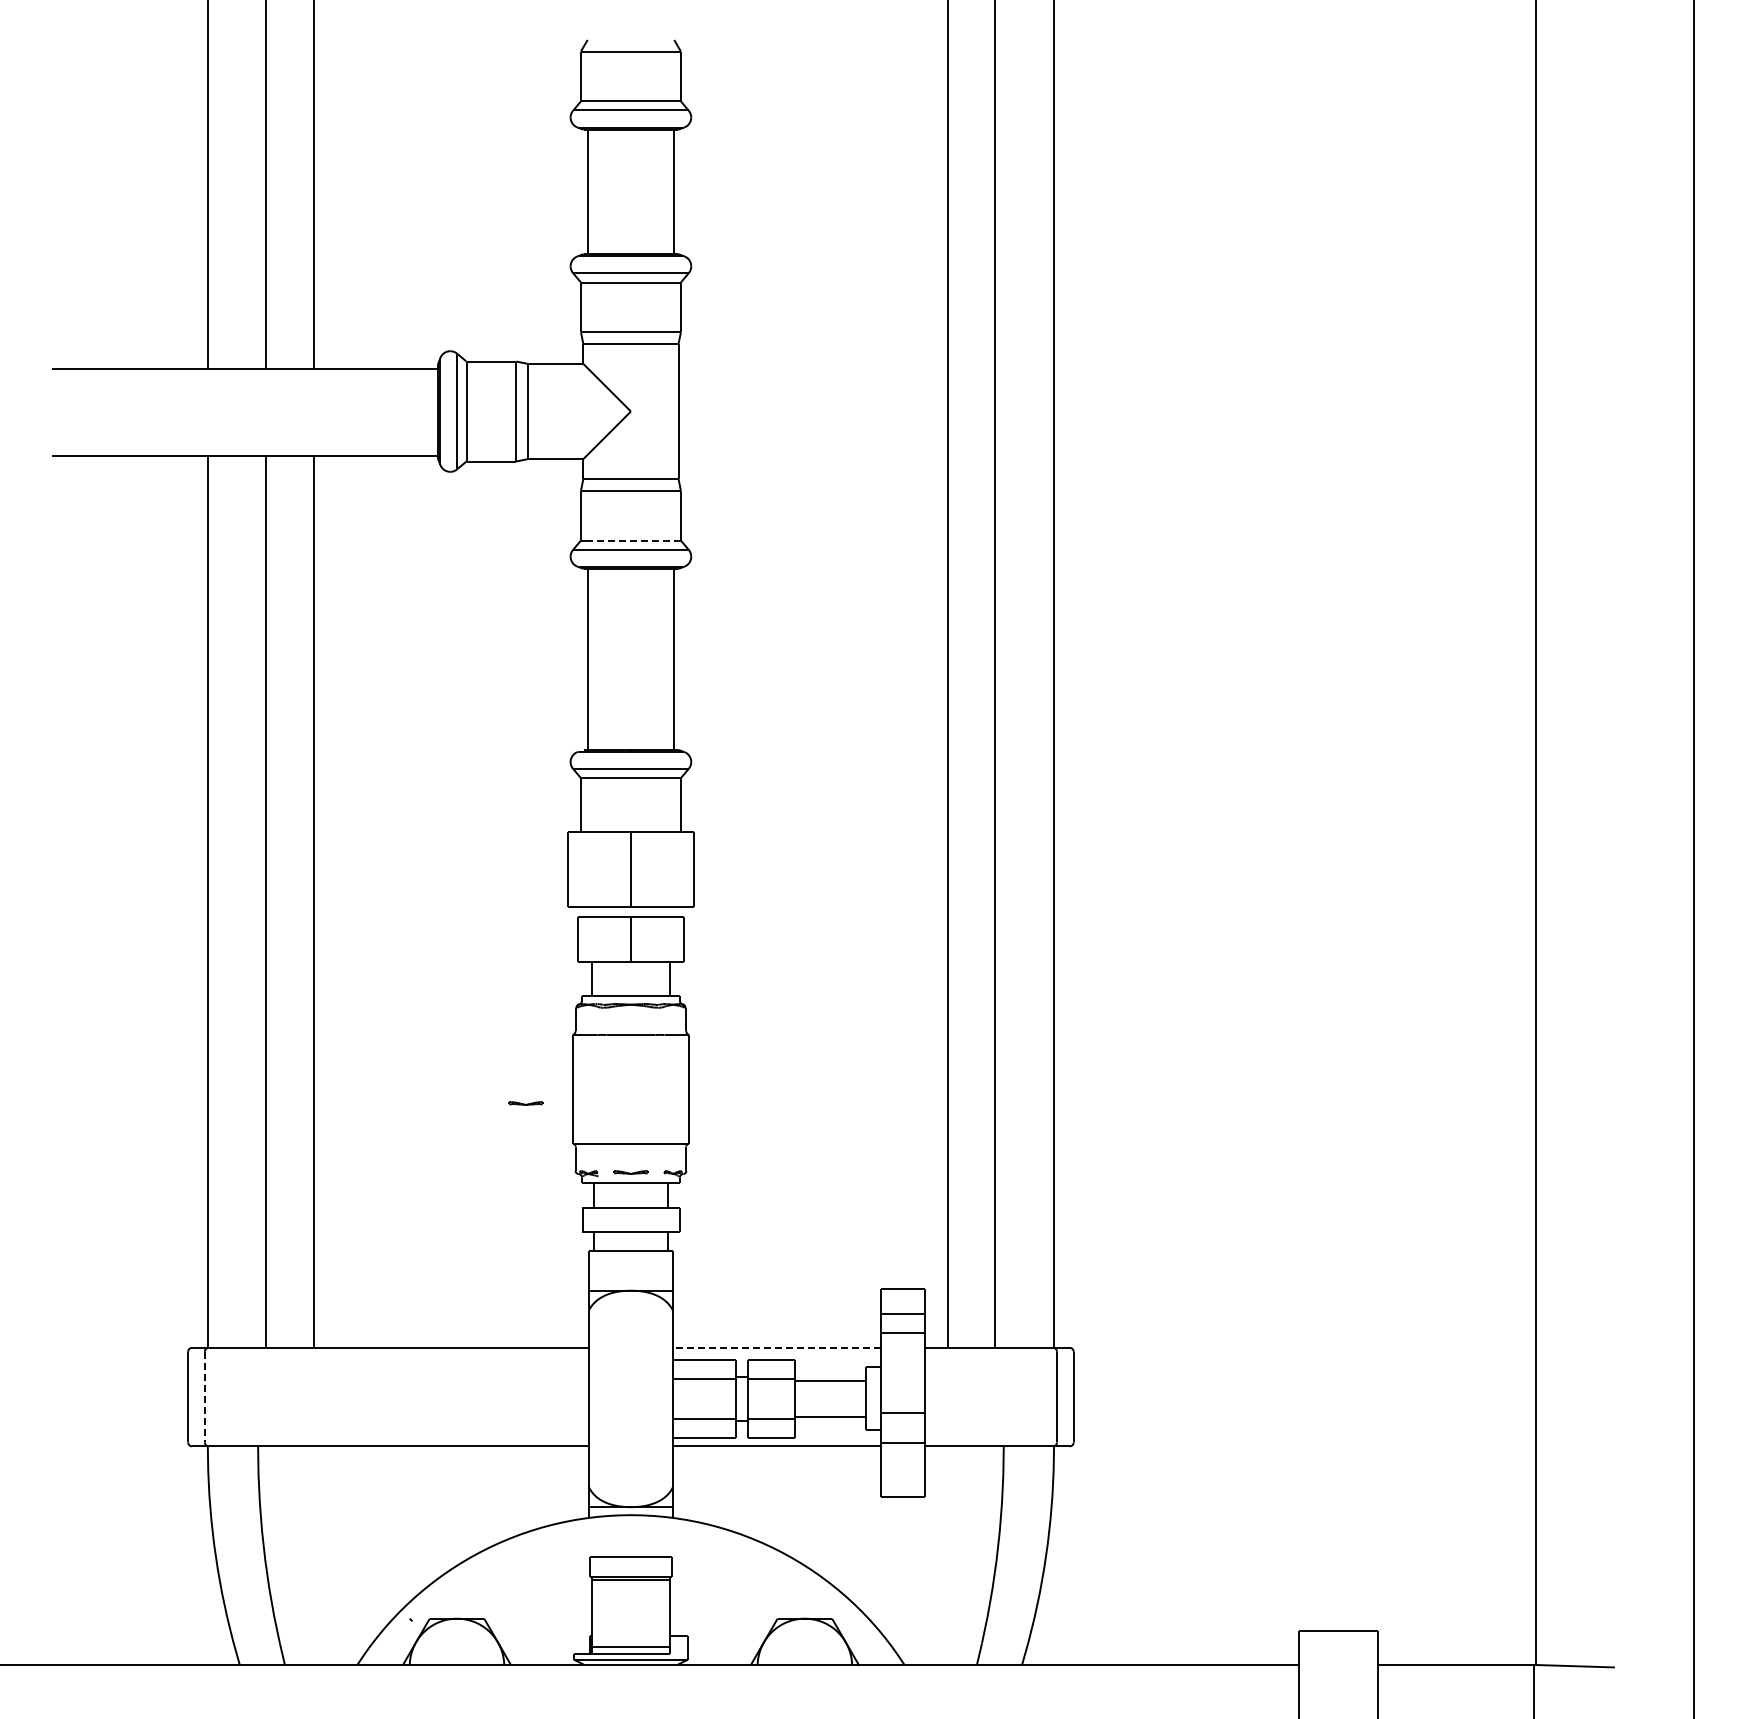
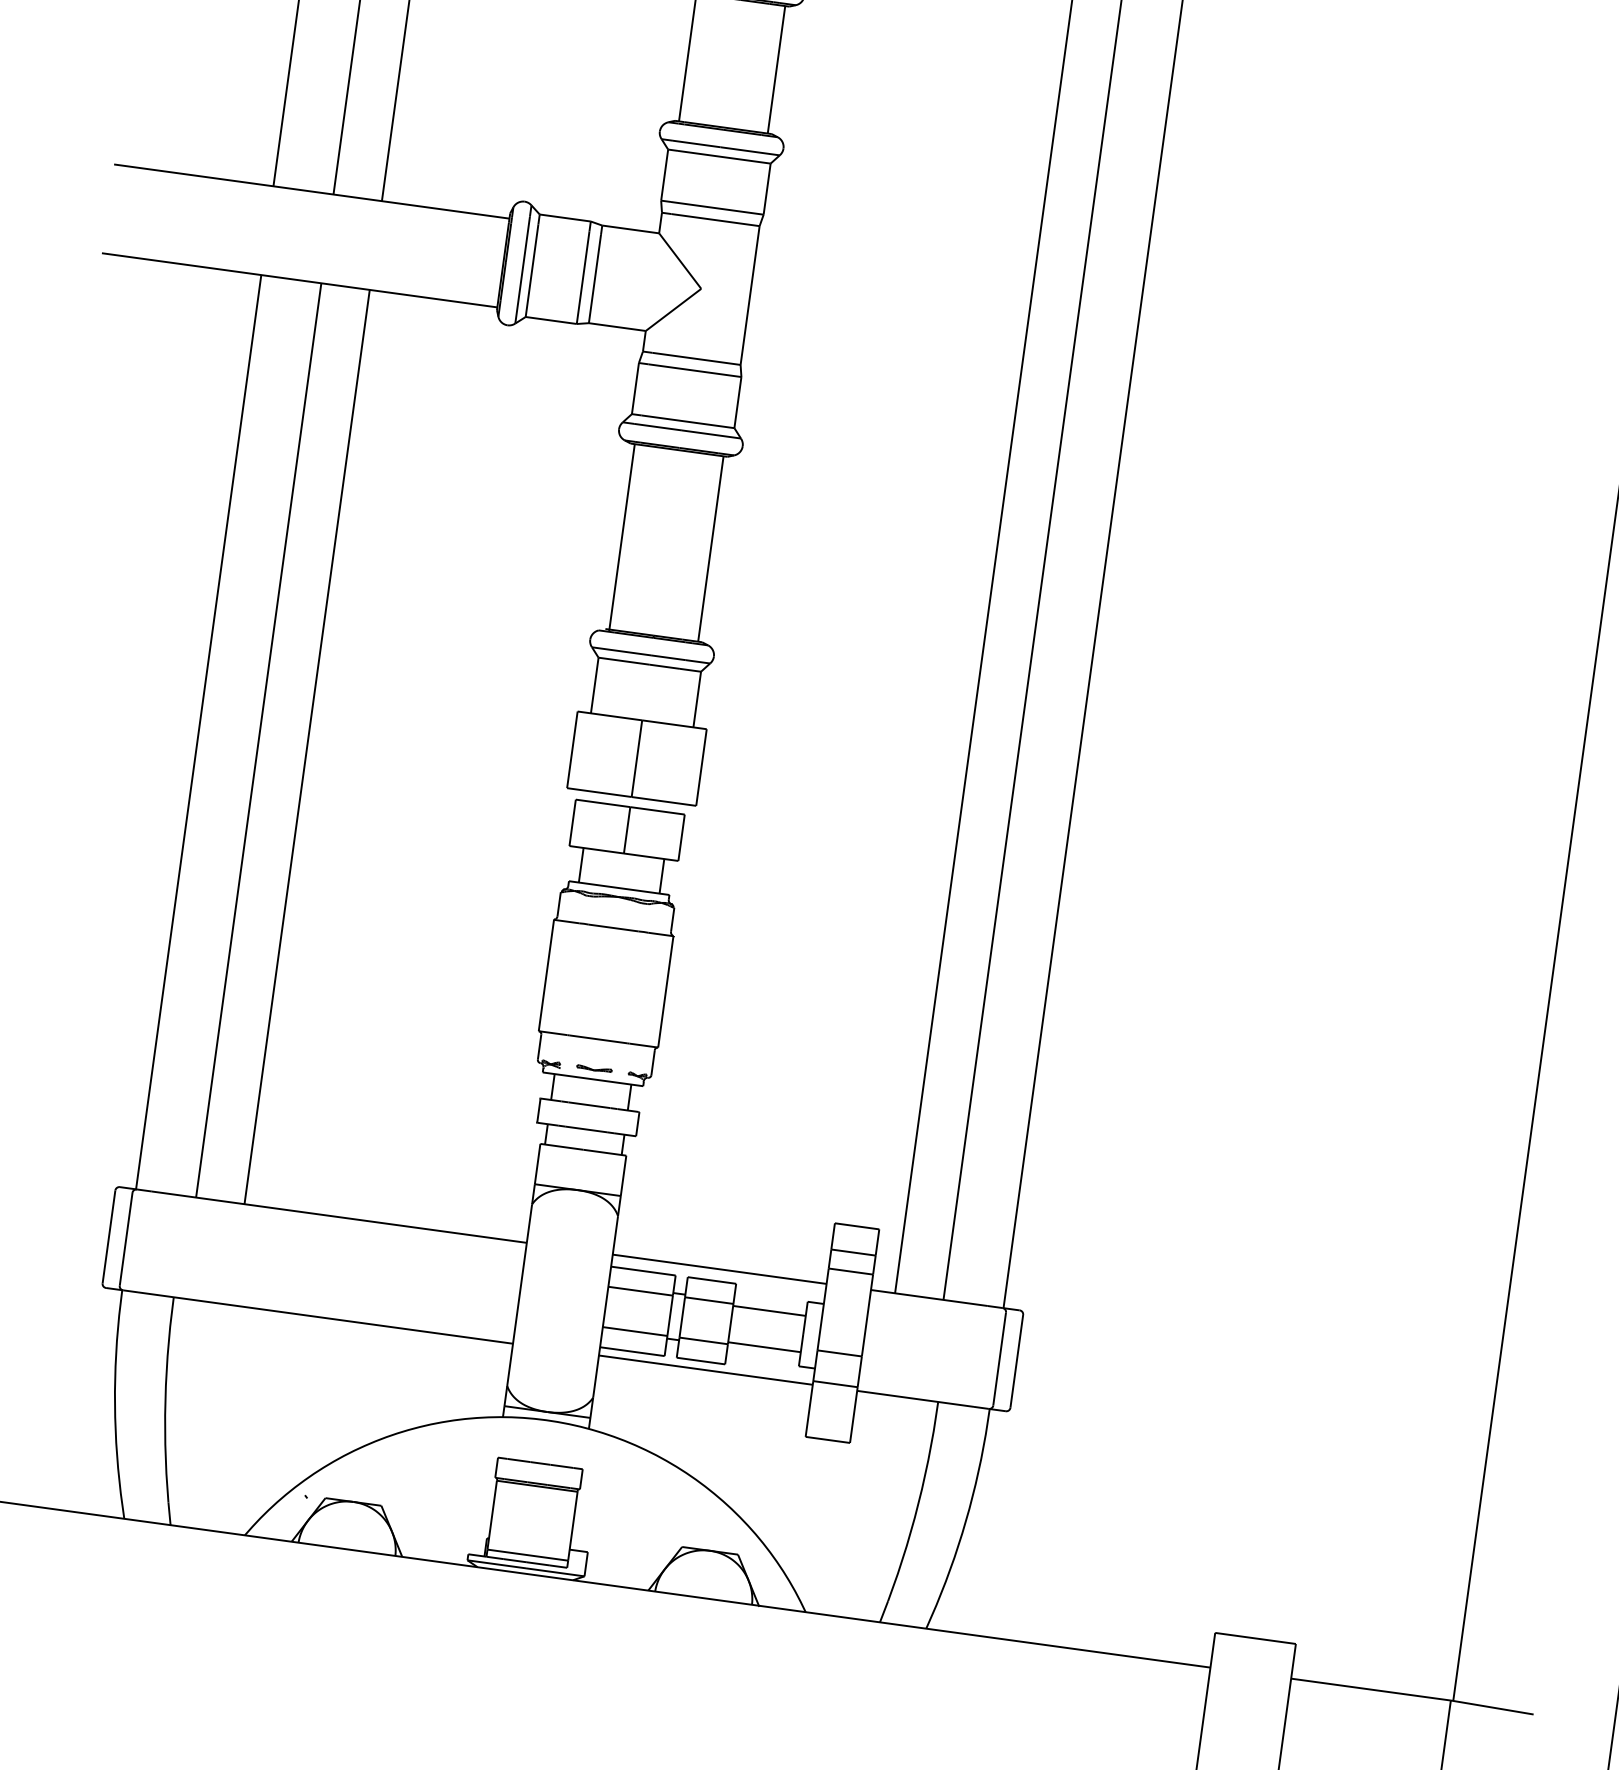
line: (635, 540) -> (687, 421), dashed -> solid
line: (525, 1103) -> (496, 983), removed
line: (776, 1347) -> (719, 1268), dashed -> solid
line: (204, 1397) -> (125, 1239), dashed -> solid

